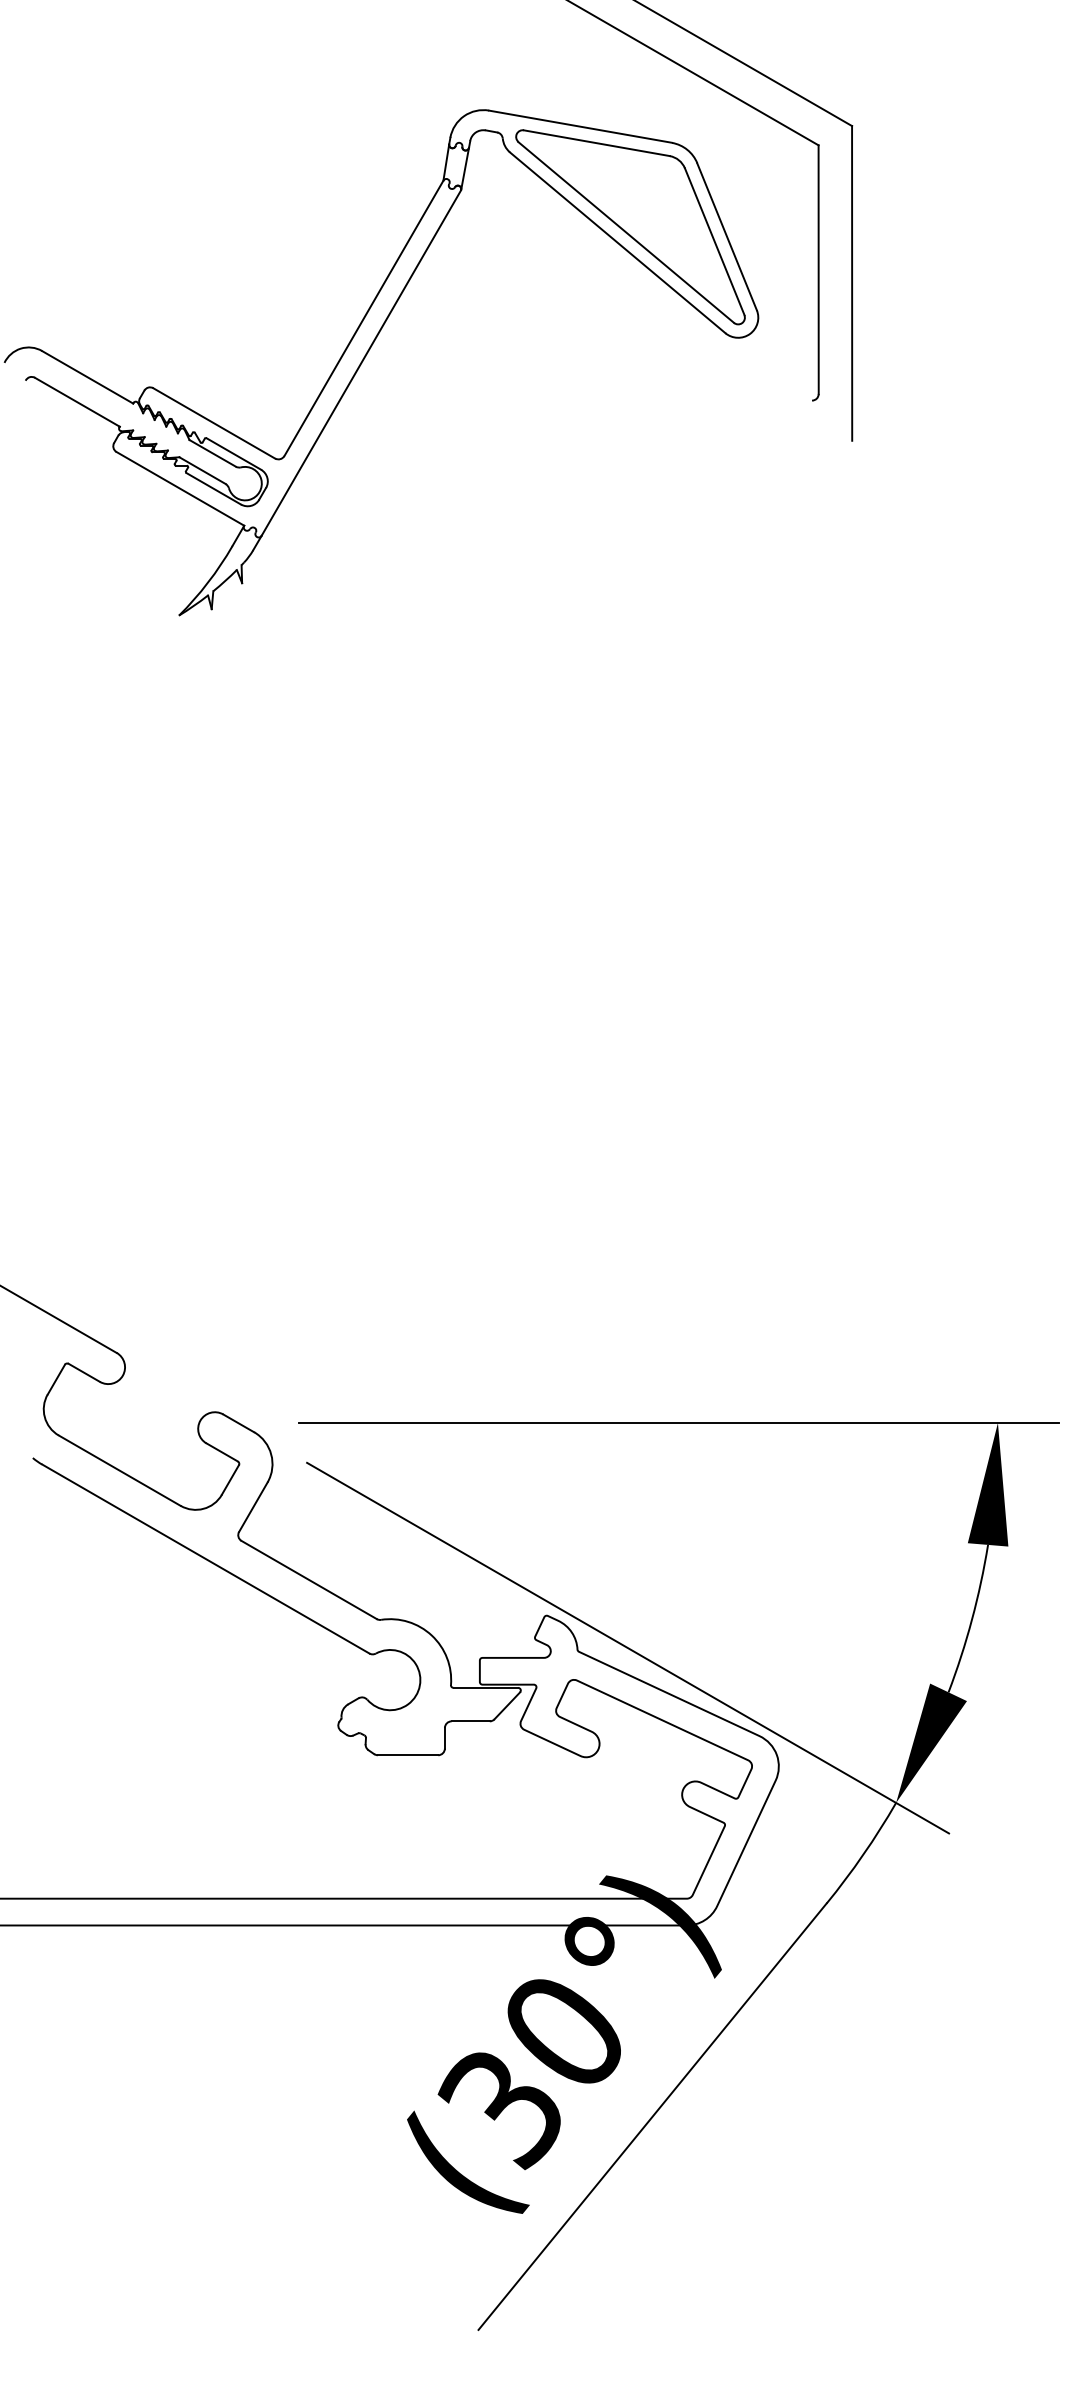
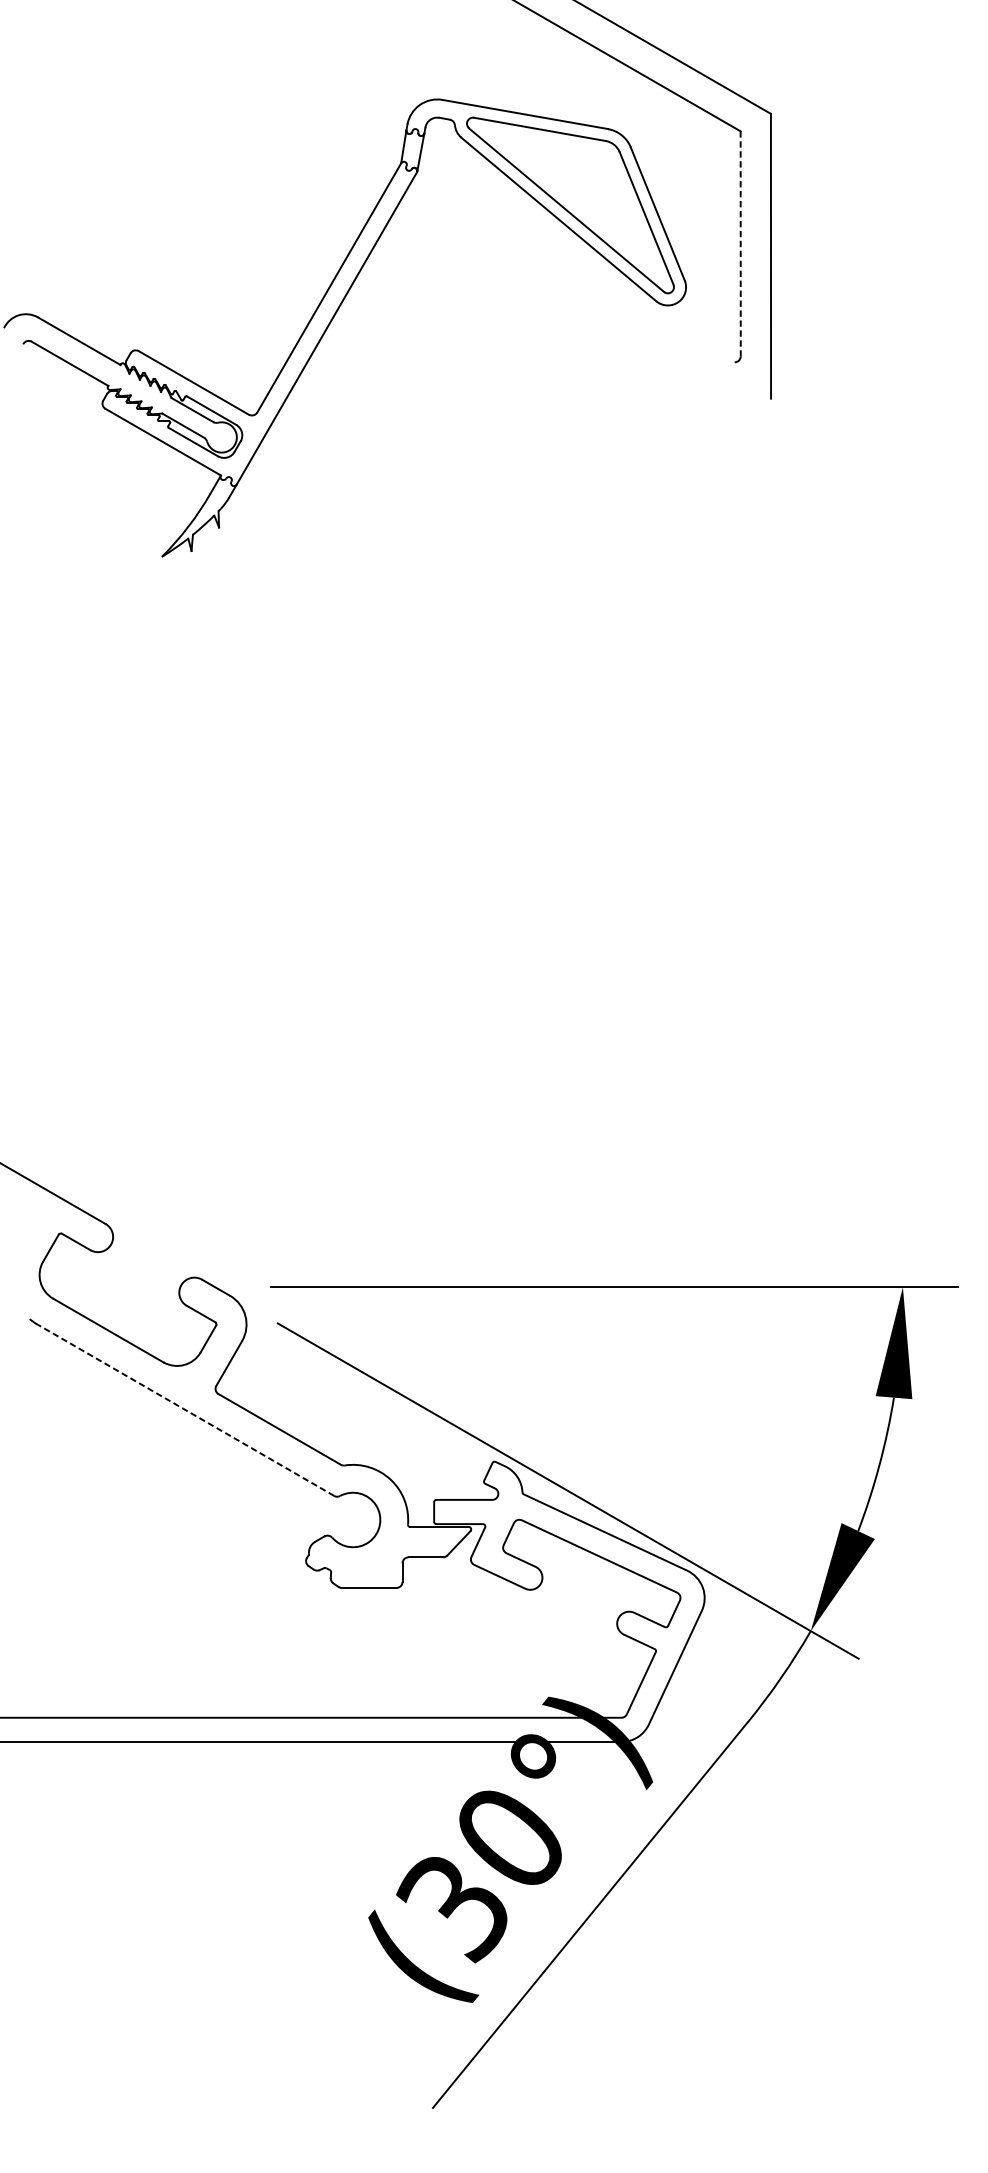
line: (818, 270) -> (740, 244), solid -> dashed
line: (205, 1558) -> (185, 1409), solid -> dashed

